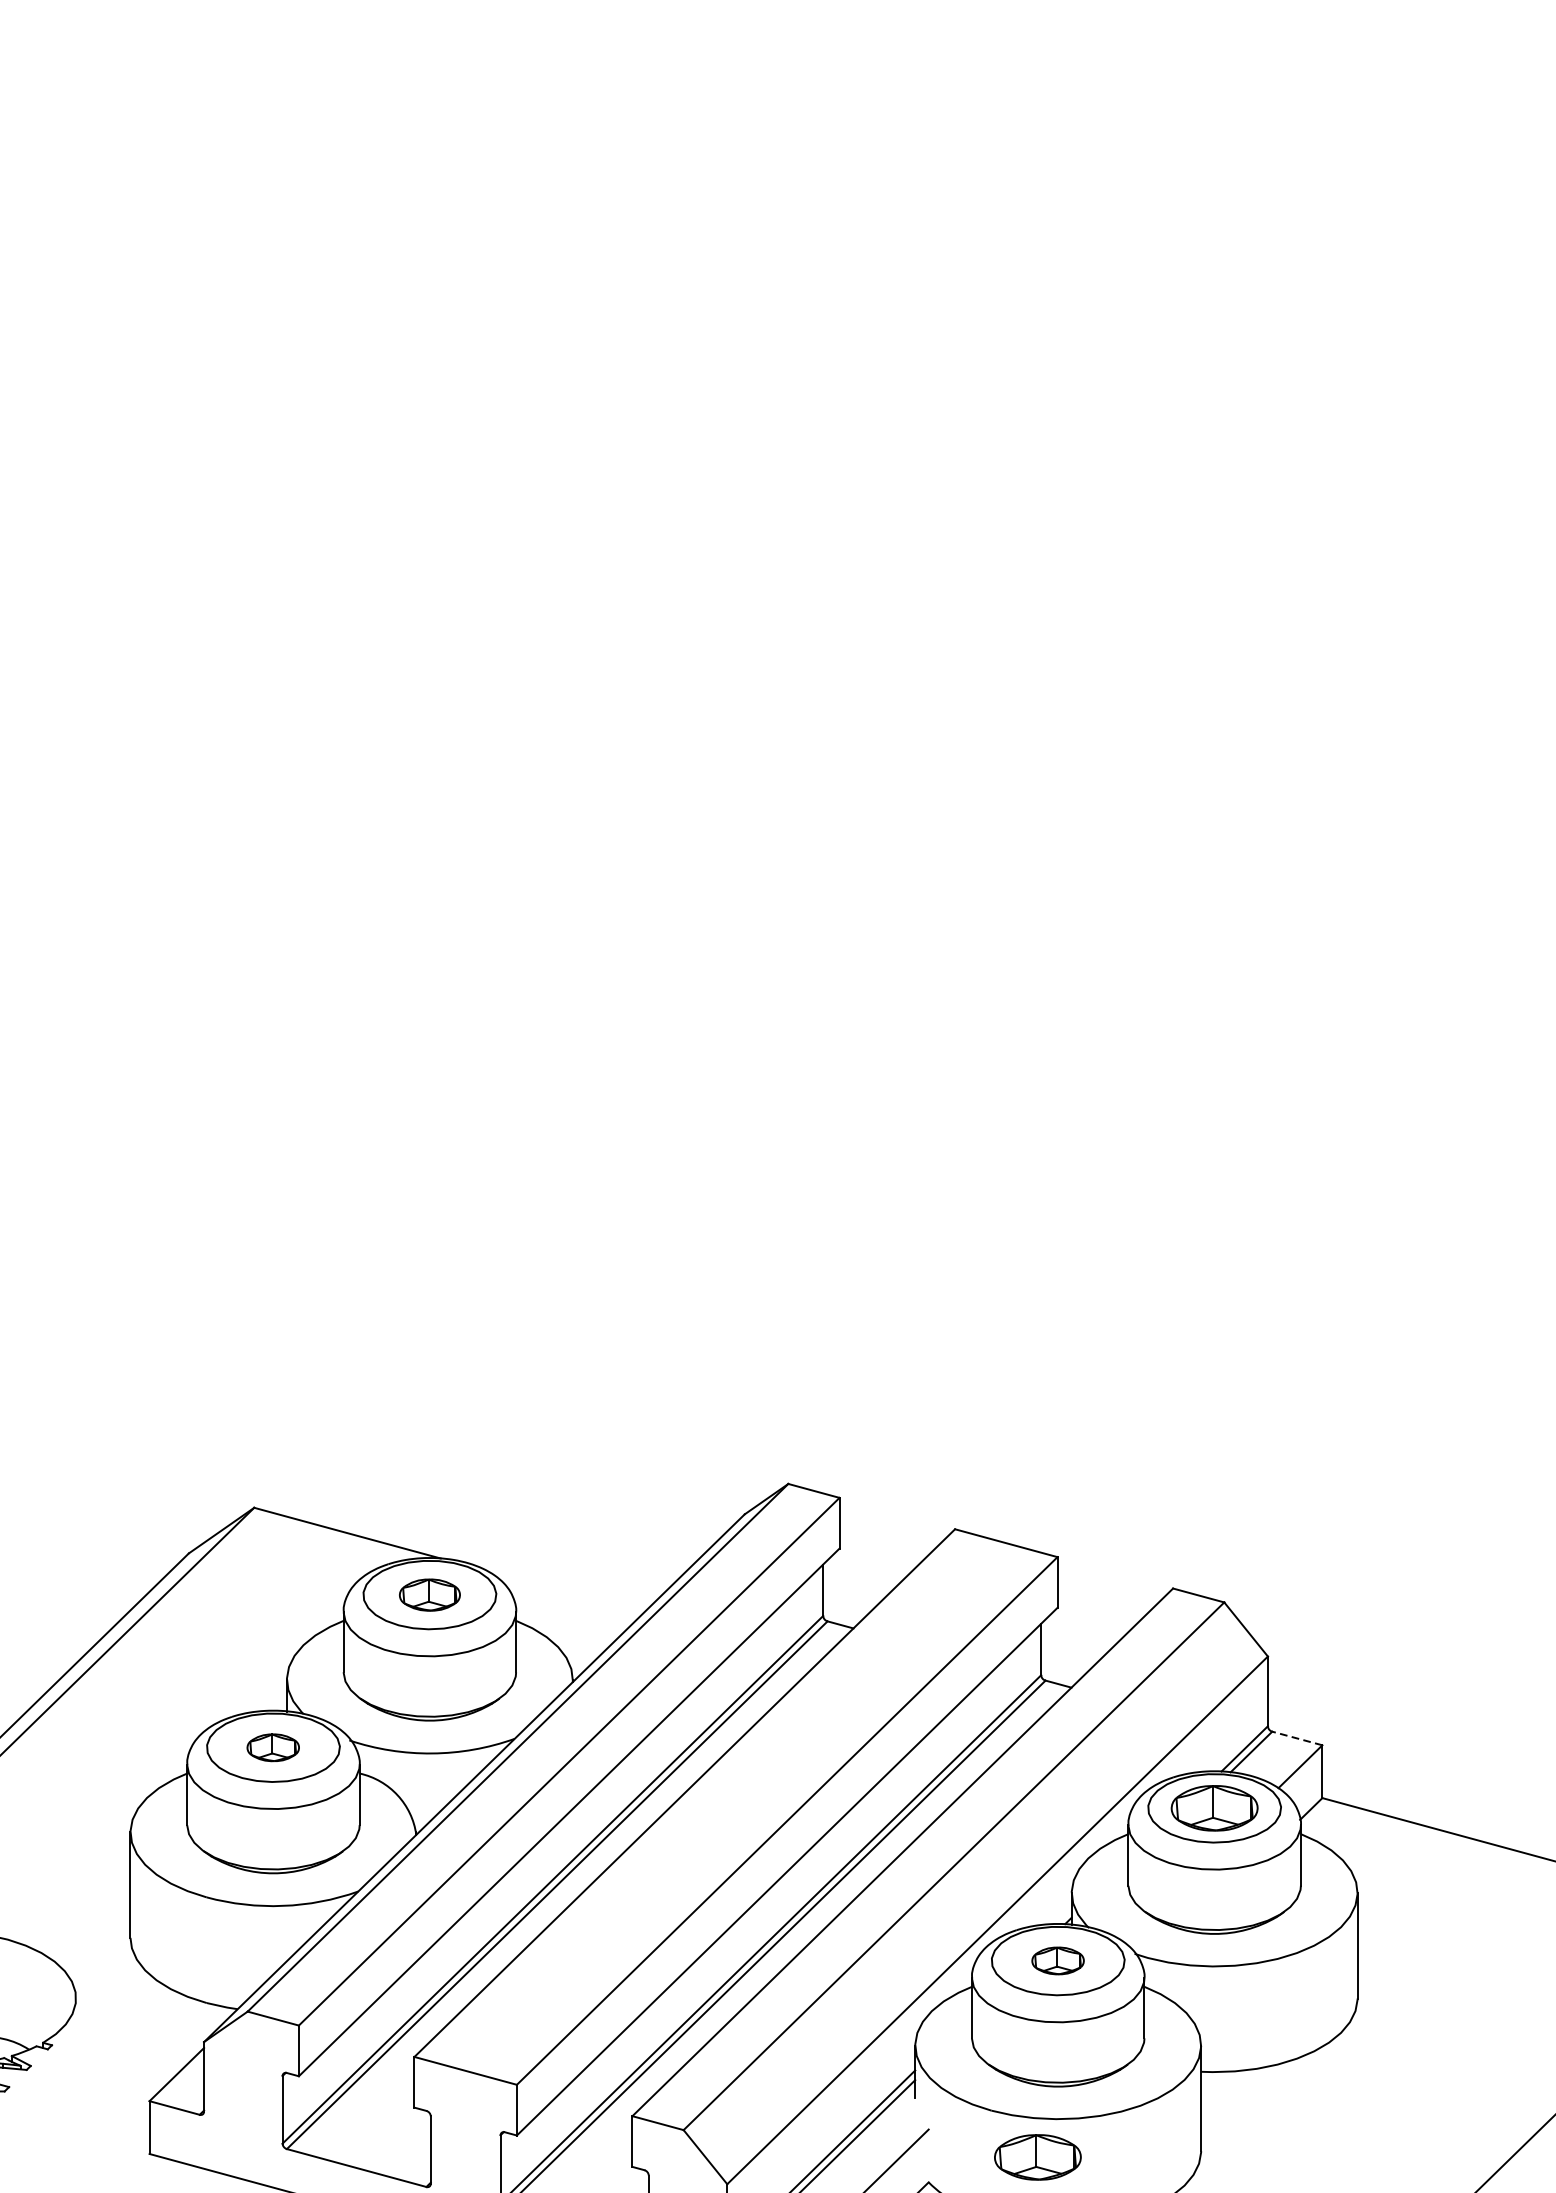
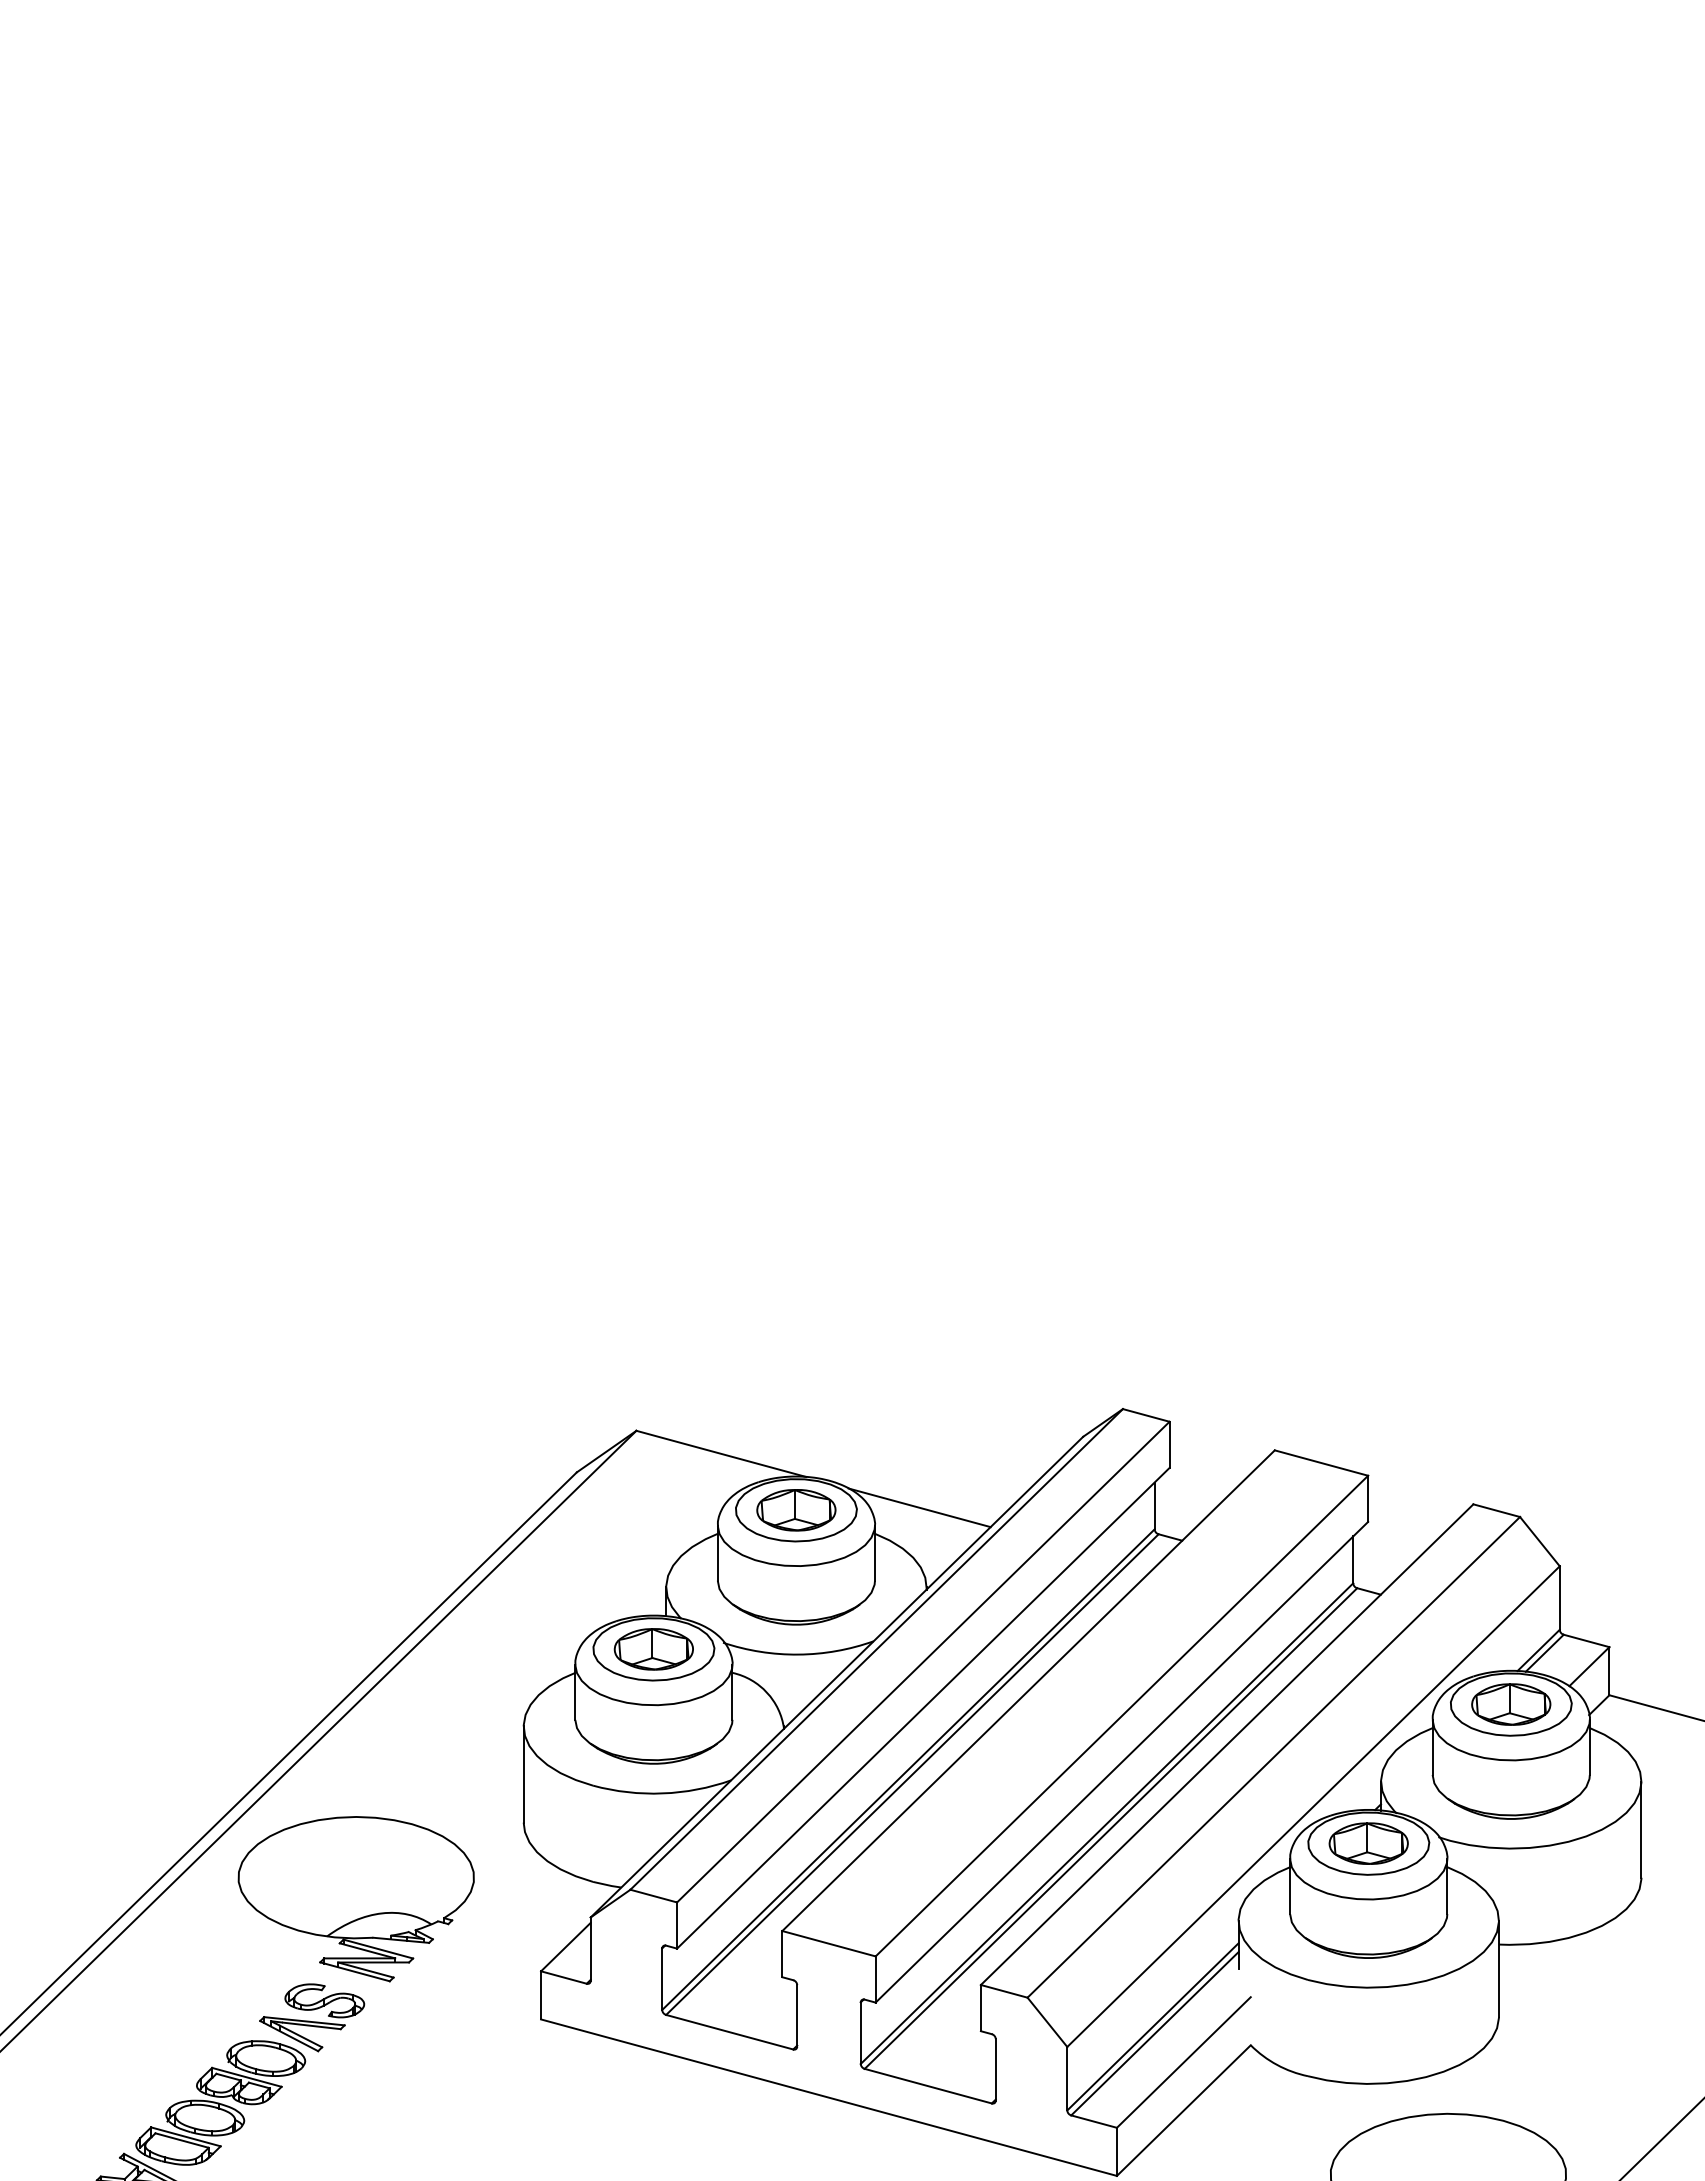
line: (565, 1591) -> (919, 1507), added
part: (429, 1595) -> (796, 1510), size x1.43
line: (1297, 1737) -> (1586, 1640), dashed -> solid
part: (273, 1747) -> (653, 1649), size x1.67
part: (1057, 1960) -> (1368, 1843), size x1.67
part: (1038, 2157) -> (1350, 2022), removed

